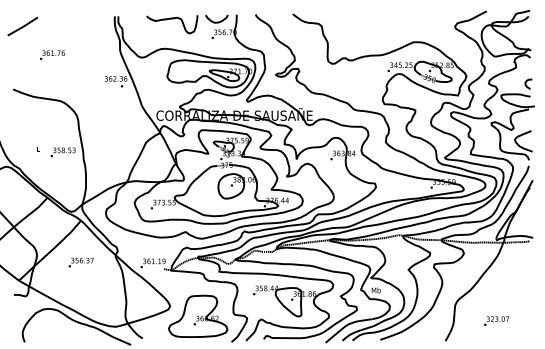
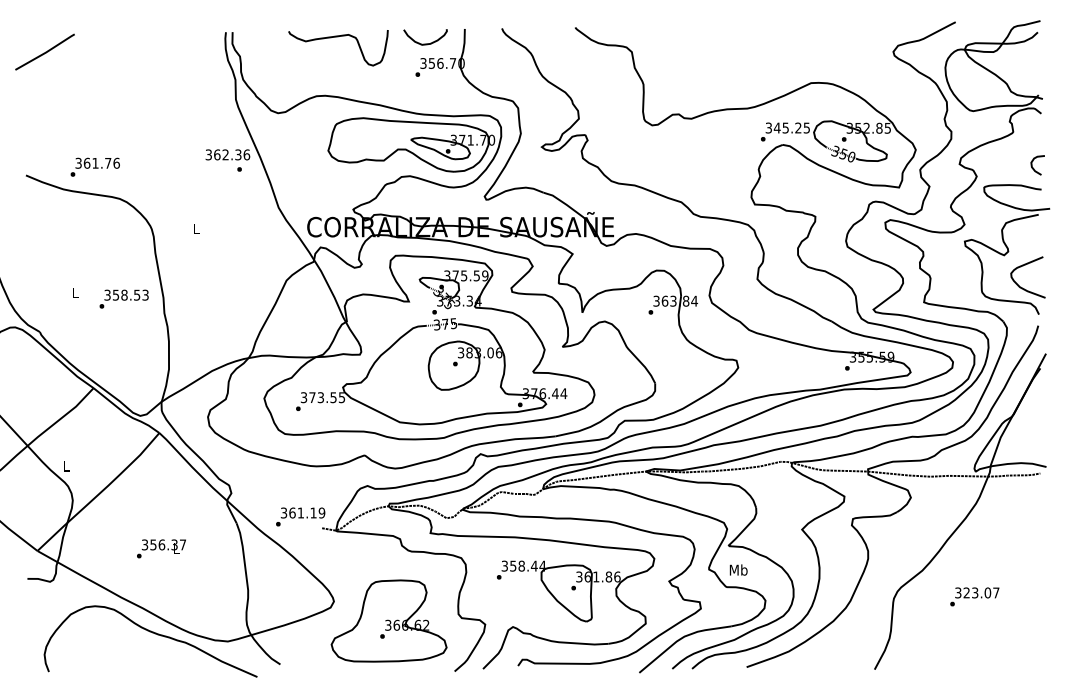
text: (52, 54) -> (95, 165), moved
text: (80, 262) -> (160, 548), moved
text: (496, 320) -> (974, 595), moved

